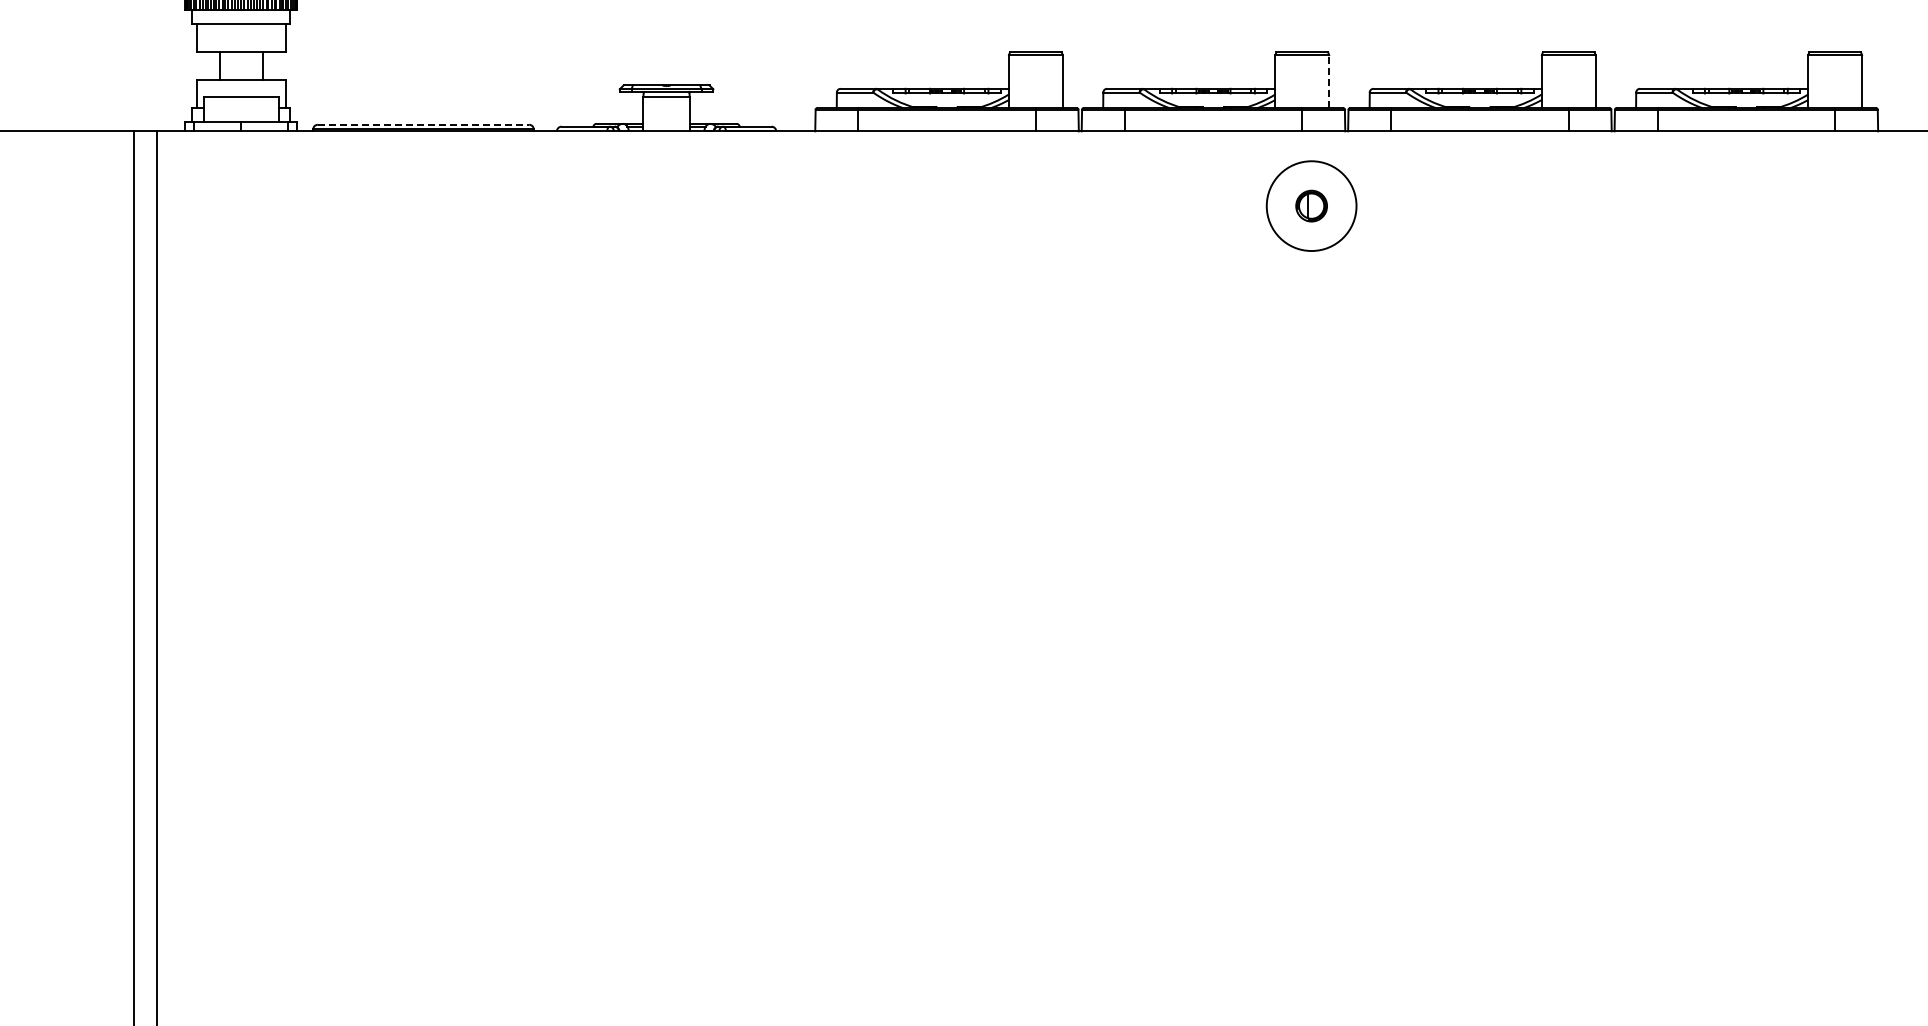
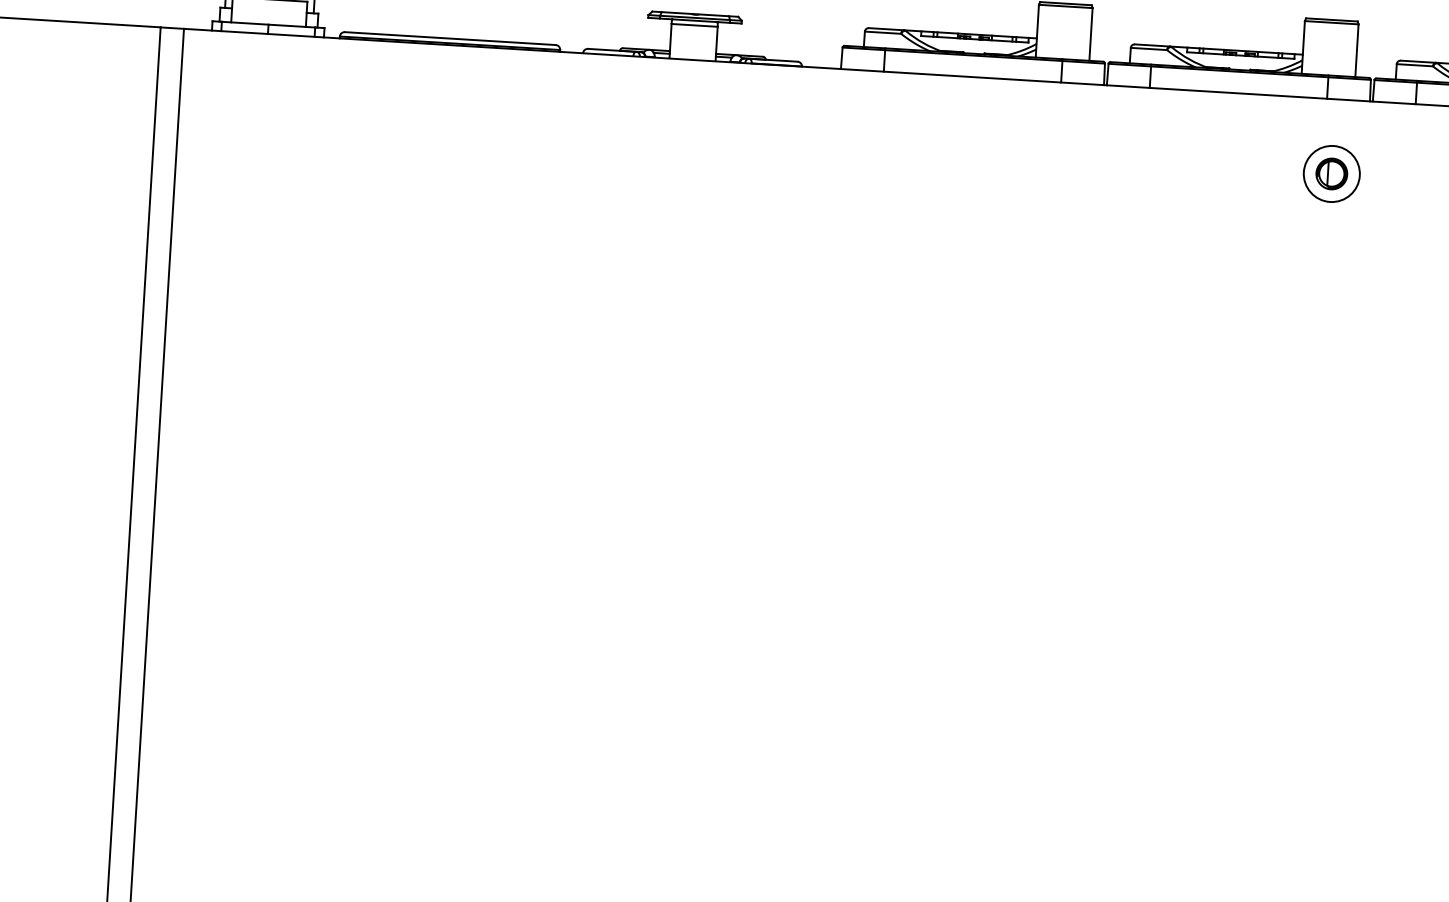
line: (1329, 81) -> (1357, 50), dashed -> solid
line: (423, 124) -> (450, 38), dashed -> solid
circle: (1311, 206) -> (1331, 174), size x0.62

